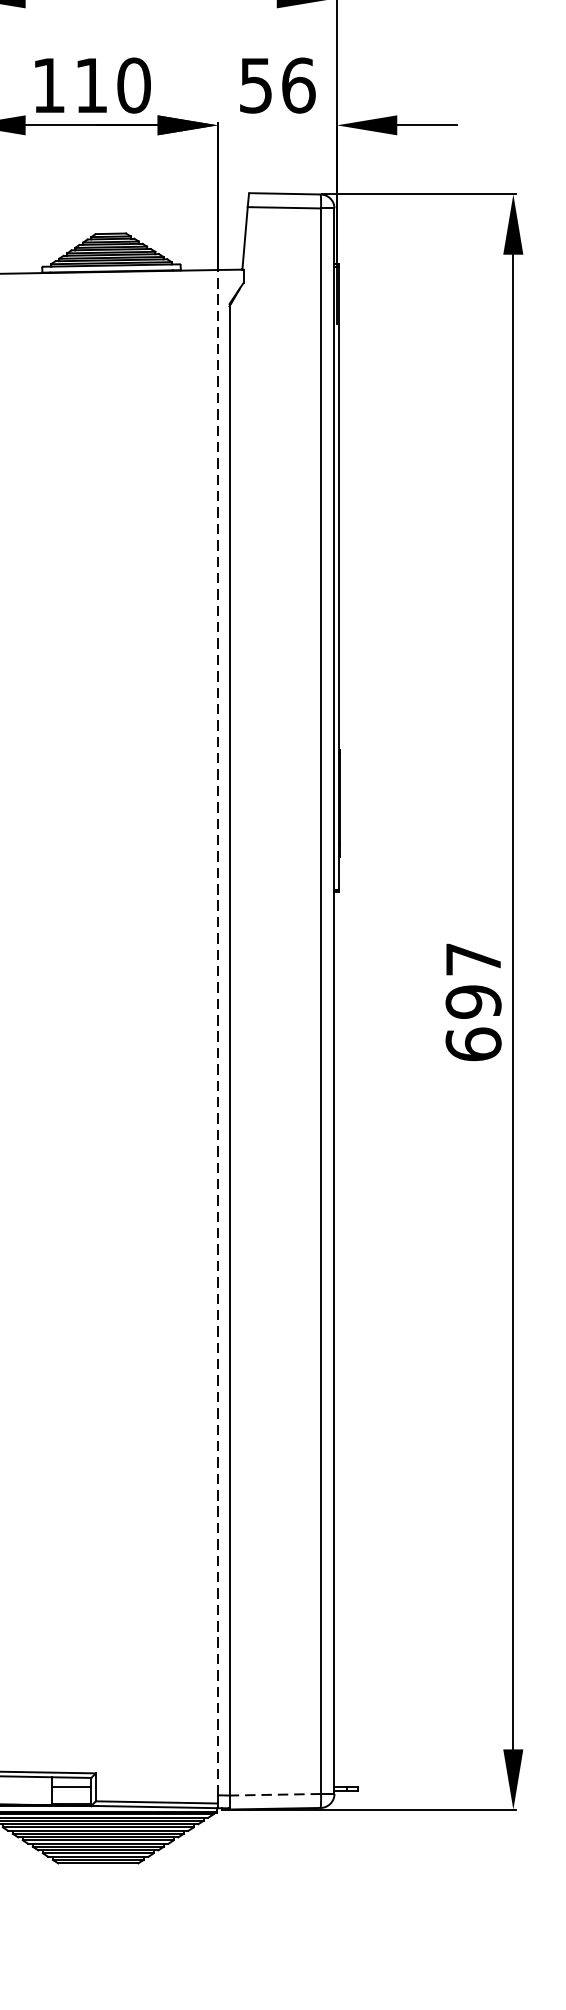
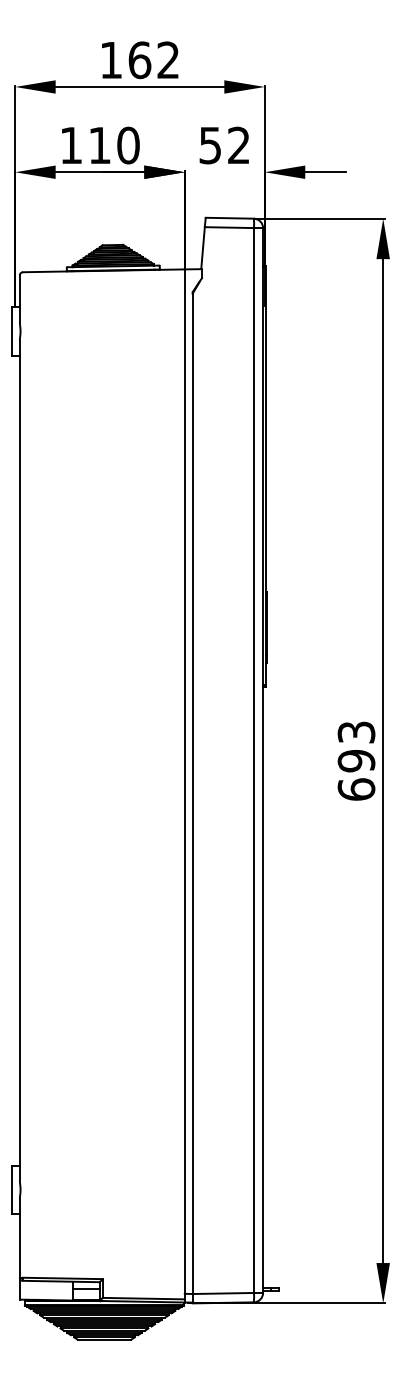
text: (299, 85) -> (239, 145), 56 -> 52
text: (473, 959) -> (356, 732), 697 -> 693
line: (217, 1032) -> (184, 781), dashed -> solid
line: (275, 1794) -> (223, 1293), dashed -> solid

